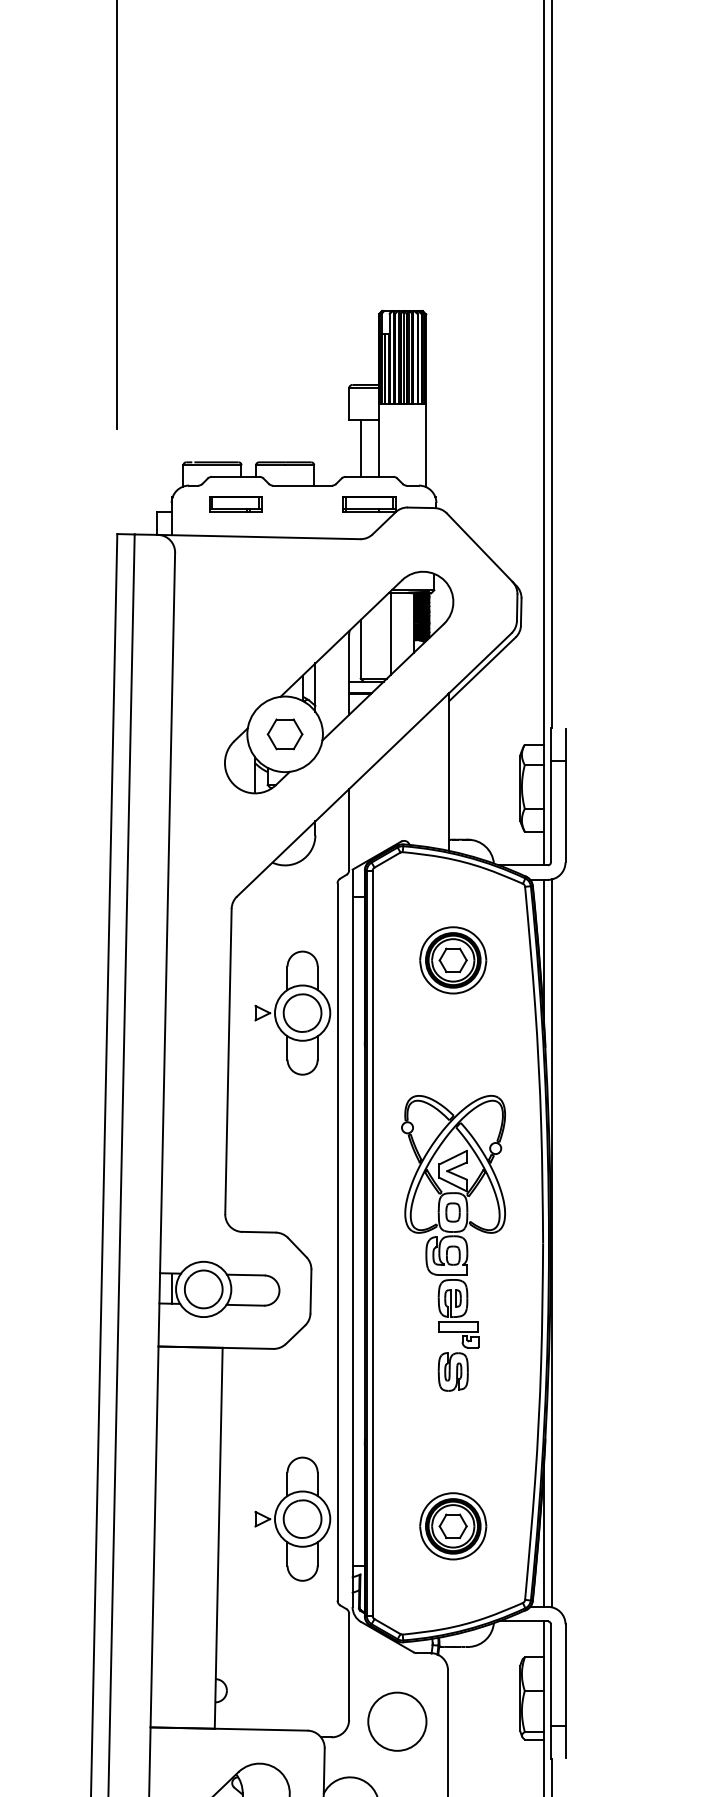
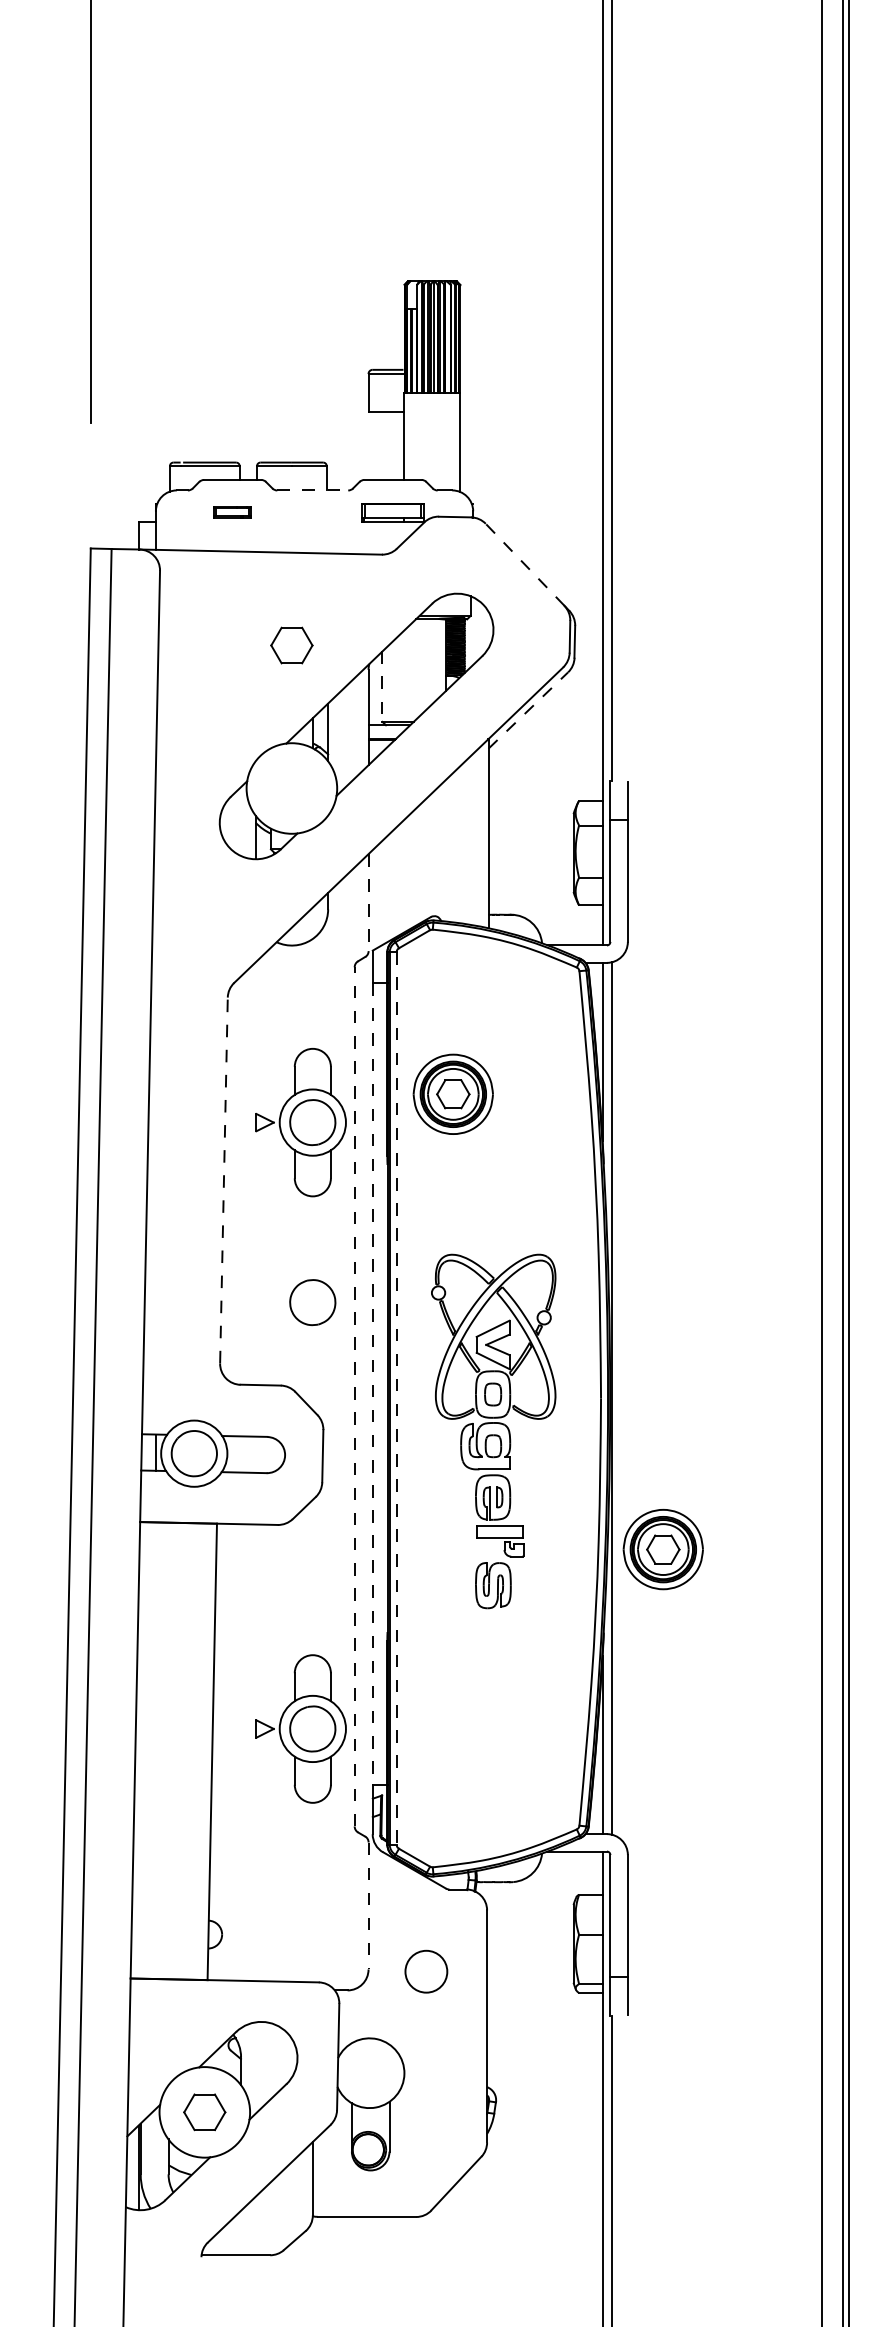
line: (360, 448) -> (382, 445), removed
line: (303, 485) -> (313, 490), solid -> dashed
part: (235, 504) -> (232, 512), size x0.6
line: (480, 547) -> (525, 564), solid -> dashed
line: (390, 634) -> (418, 668), removed
line: (360, 650) -> (382, 687), solid -> dashed
line: (482, 669) -> (528, 710), solid -> dashed
part: (284, 734) -> (291, 645), moved
line: (349, 830) -> (368, 903), solid -> dashed
part: (452, 959) -> (452, 1093), moved
line: (228, 1061) -> (223, 1180), solid -> dashed
part: (302, 1163) -> (312, 1302), added
line: (352, 1231) -> (372, 1384), solid -> dashed
line: (337, 1241) -> (354, 1396), solid -> dashed
part: (453, 1243) -> (493, 1431), moved
line: (372, 1244) -> (396, 1399), solid -> dashed
part: (452, 1526) -> (662, 1549), moved
line: (349, 1667) -> (368, 1906), solid -> dashed
circle: (397, 1721) -> (426, 1971), size x0.6

